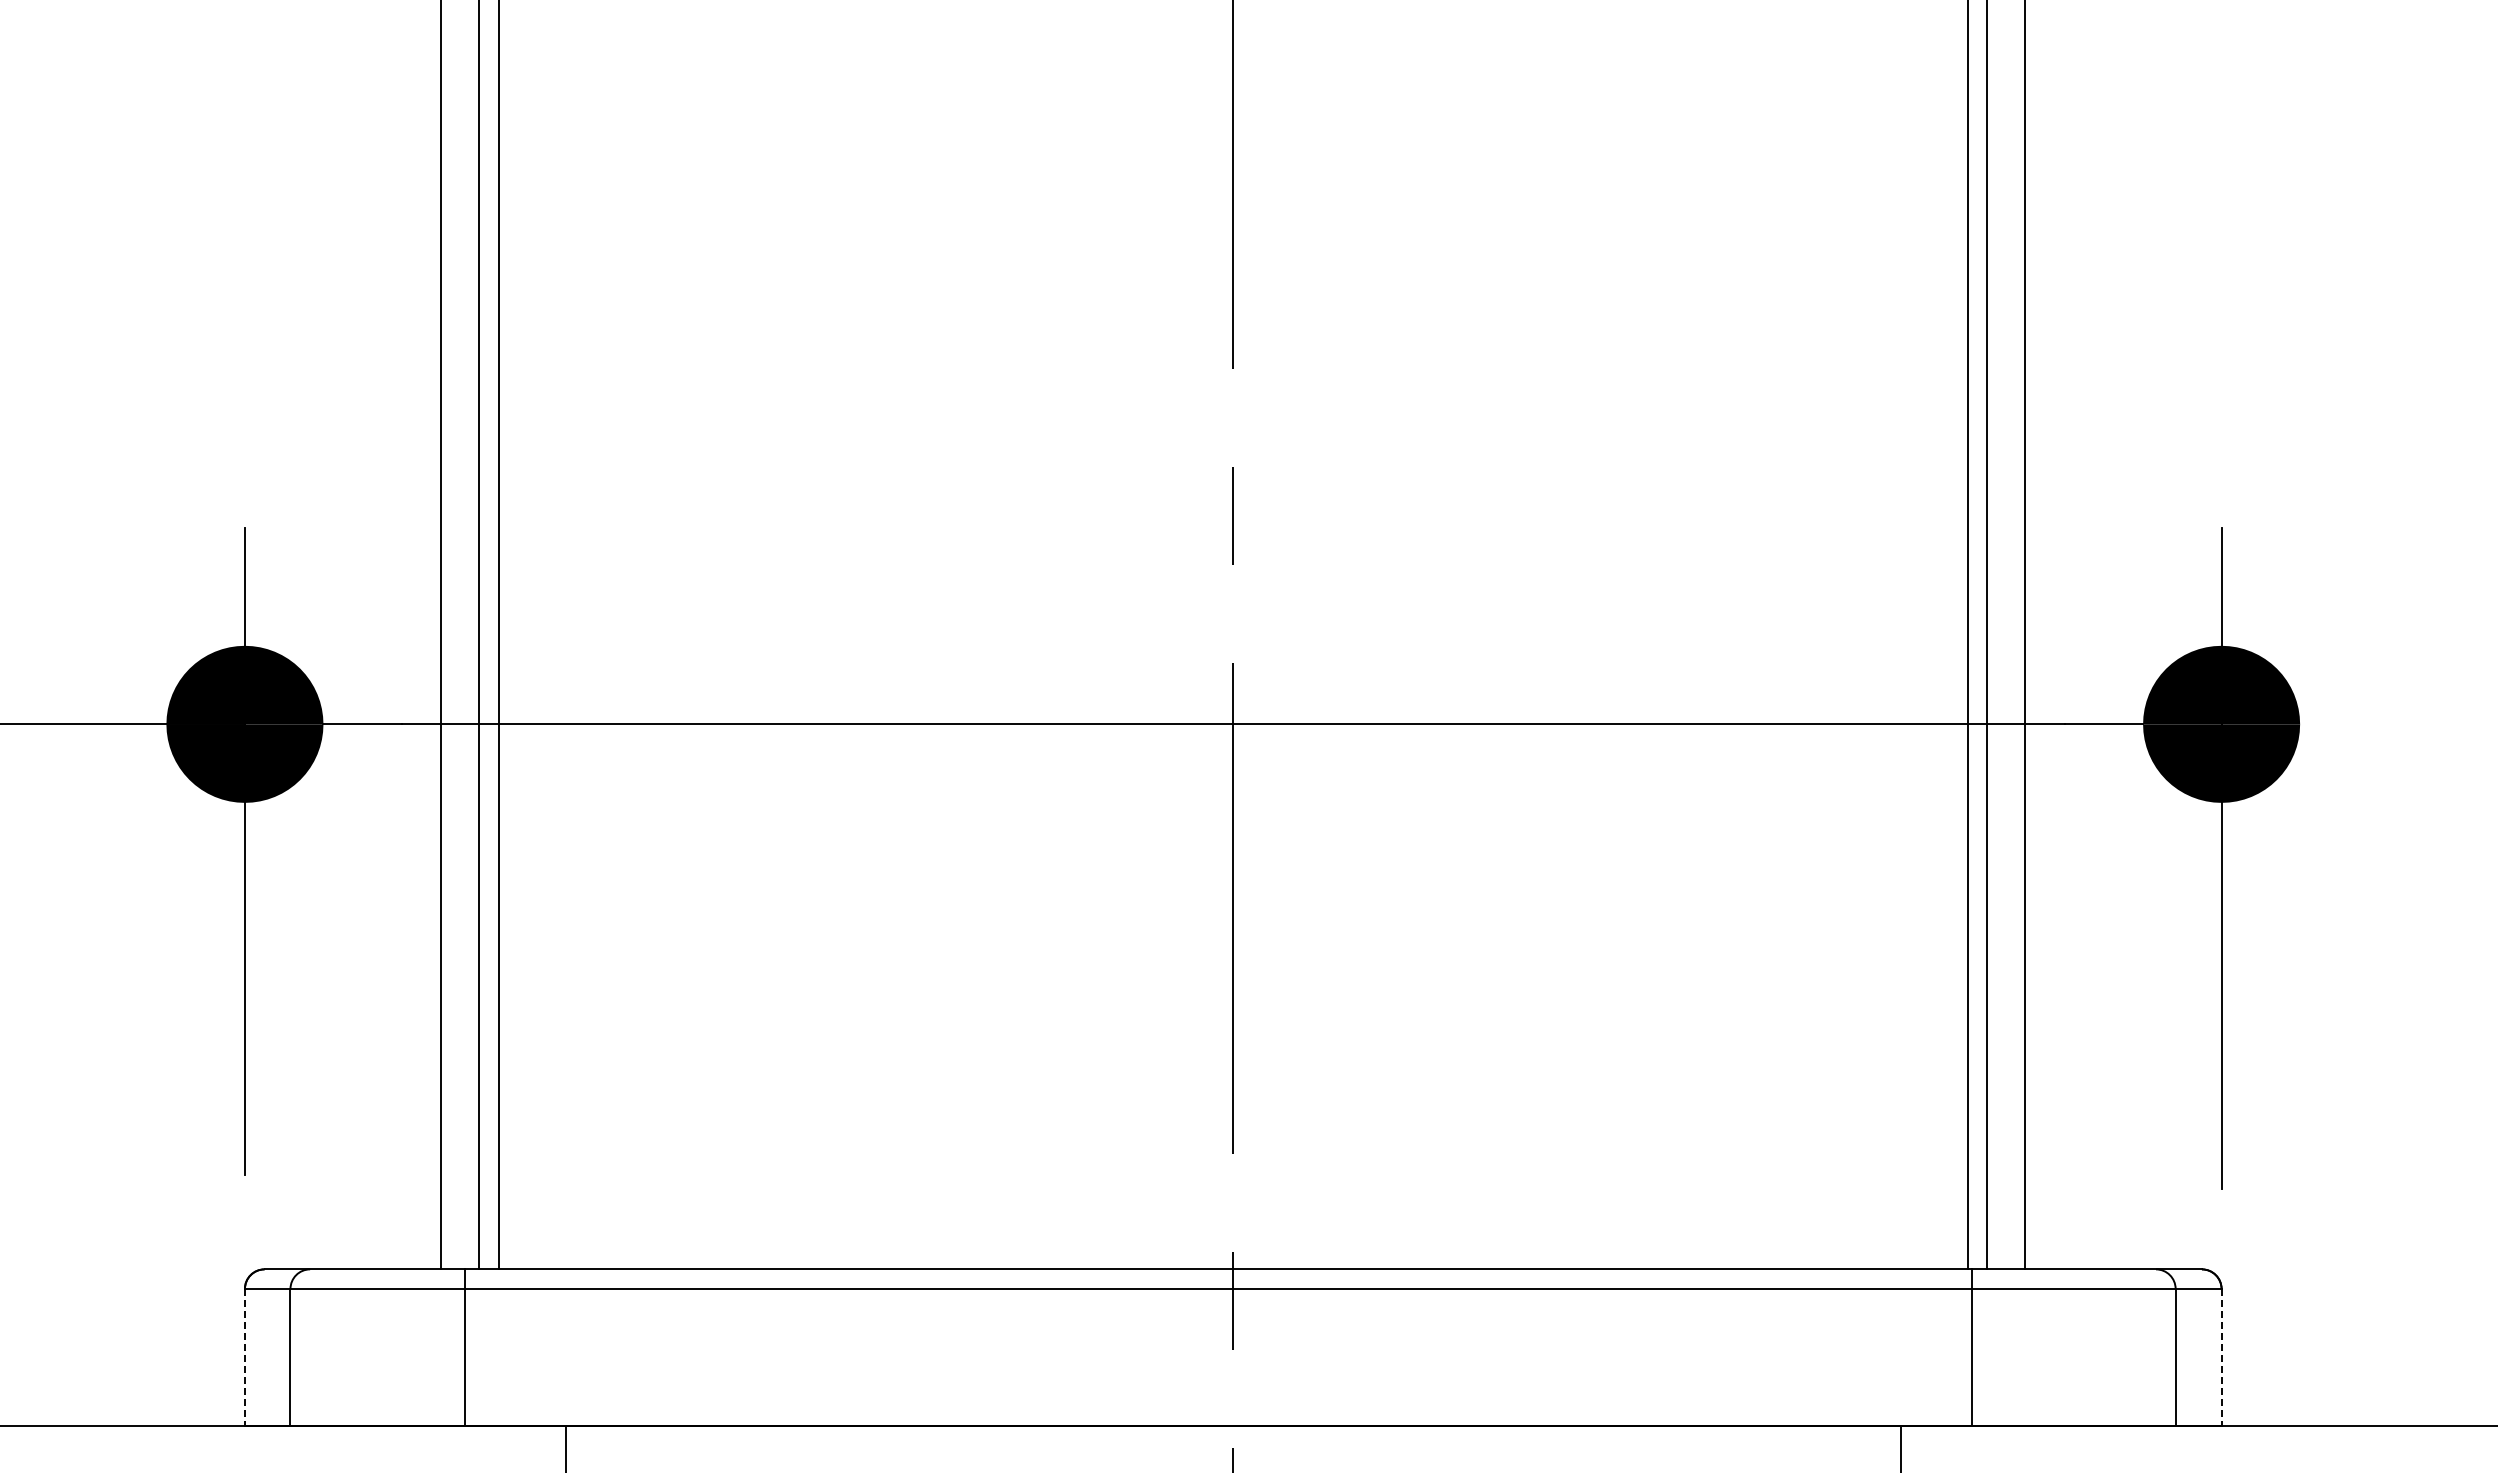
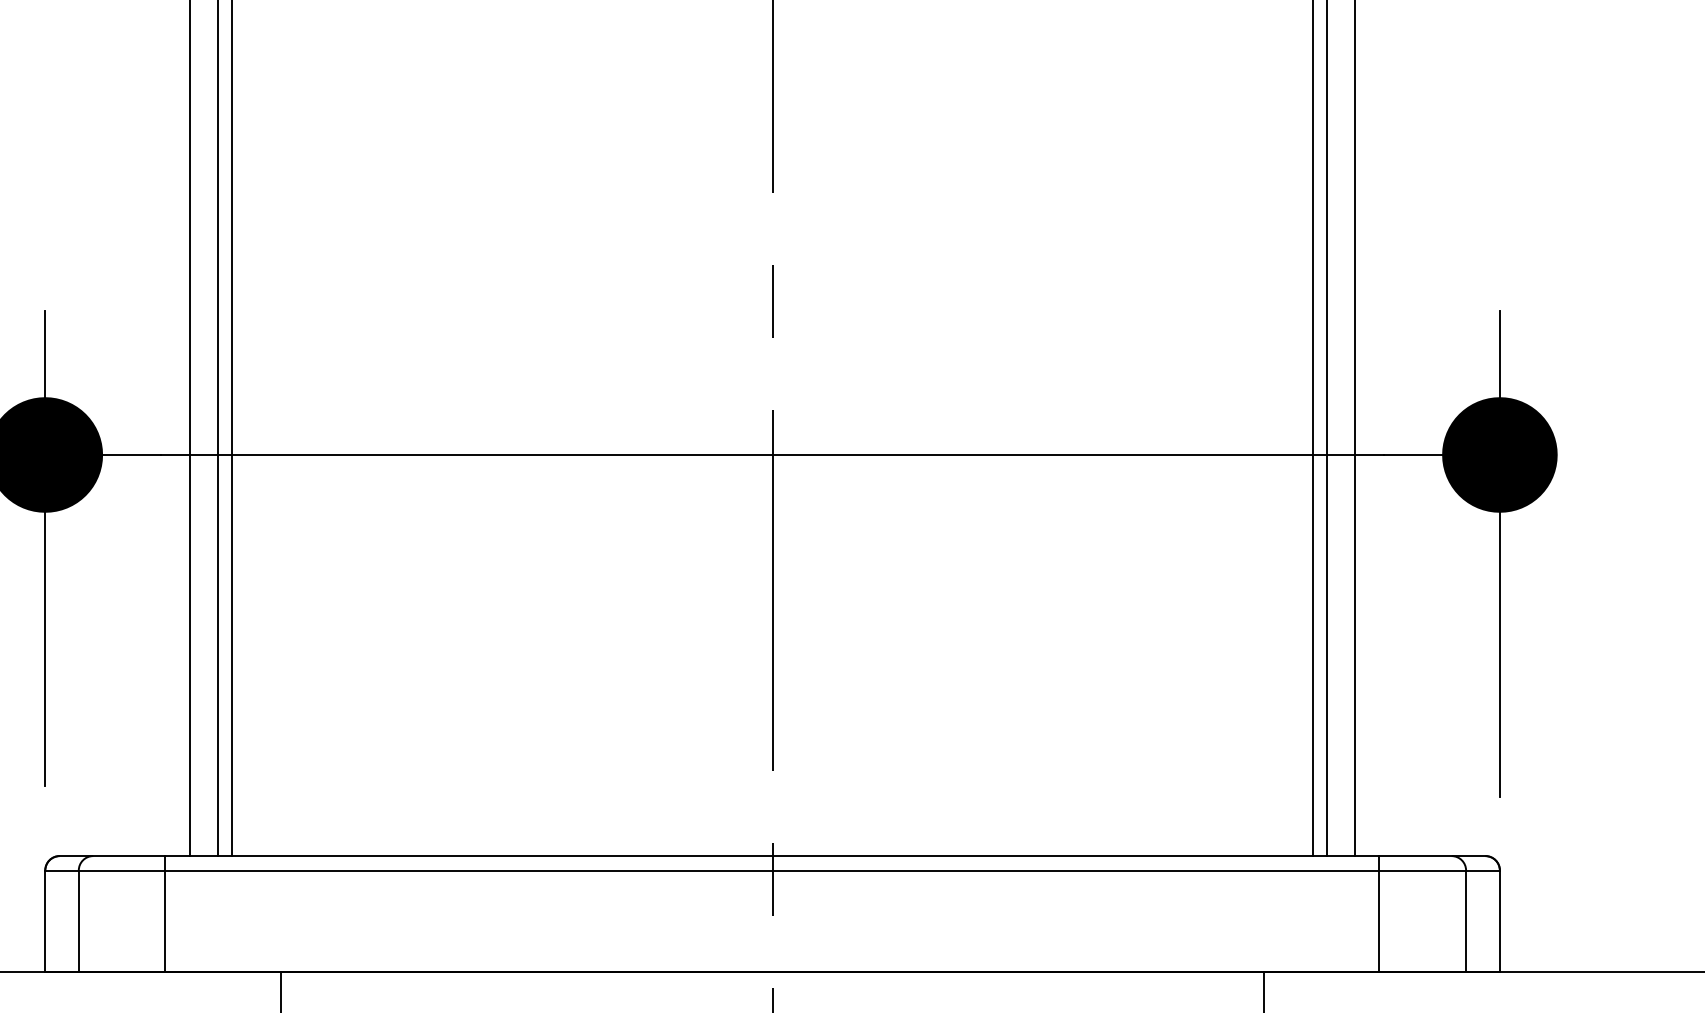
line: (465, 1347) -> (165, 913), moved
line: (1971, 1347) -> (1379, 913), moved
line: (244, 1357) -> (44, 920), dashed -> solid
line: (2221, 1357) -> (1499, 920), dashed -> solid

